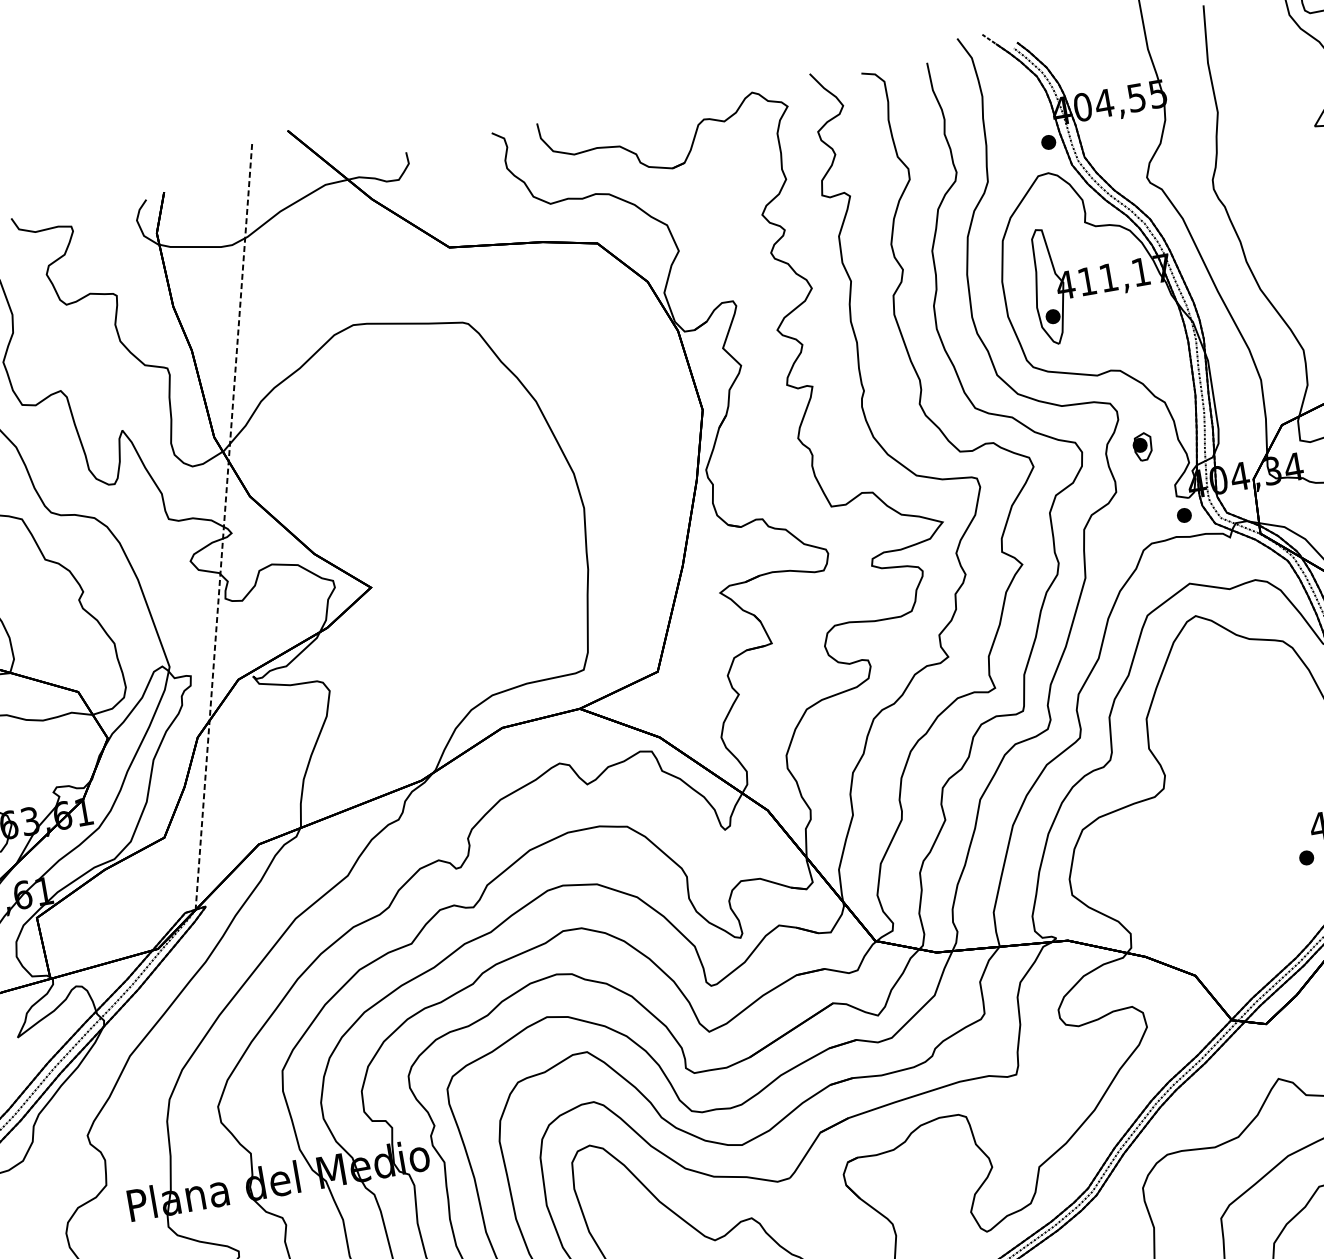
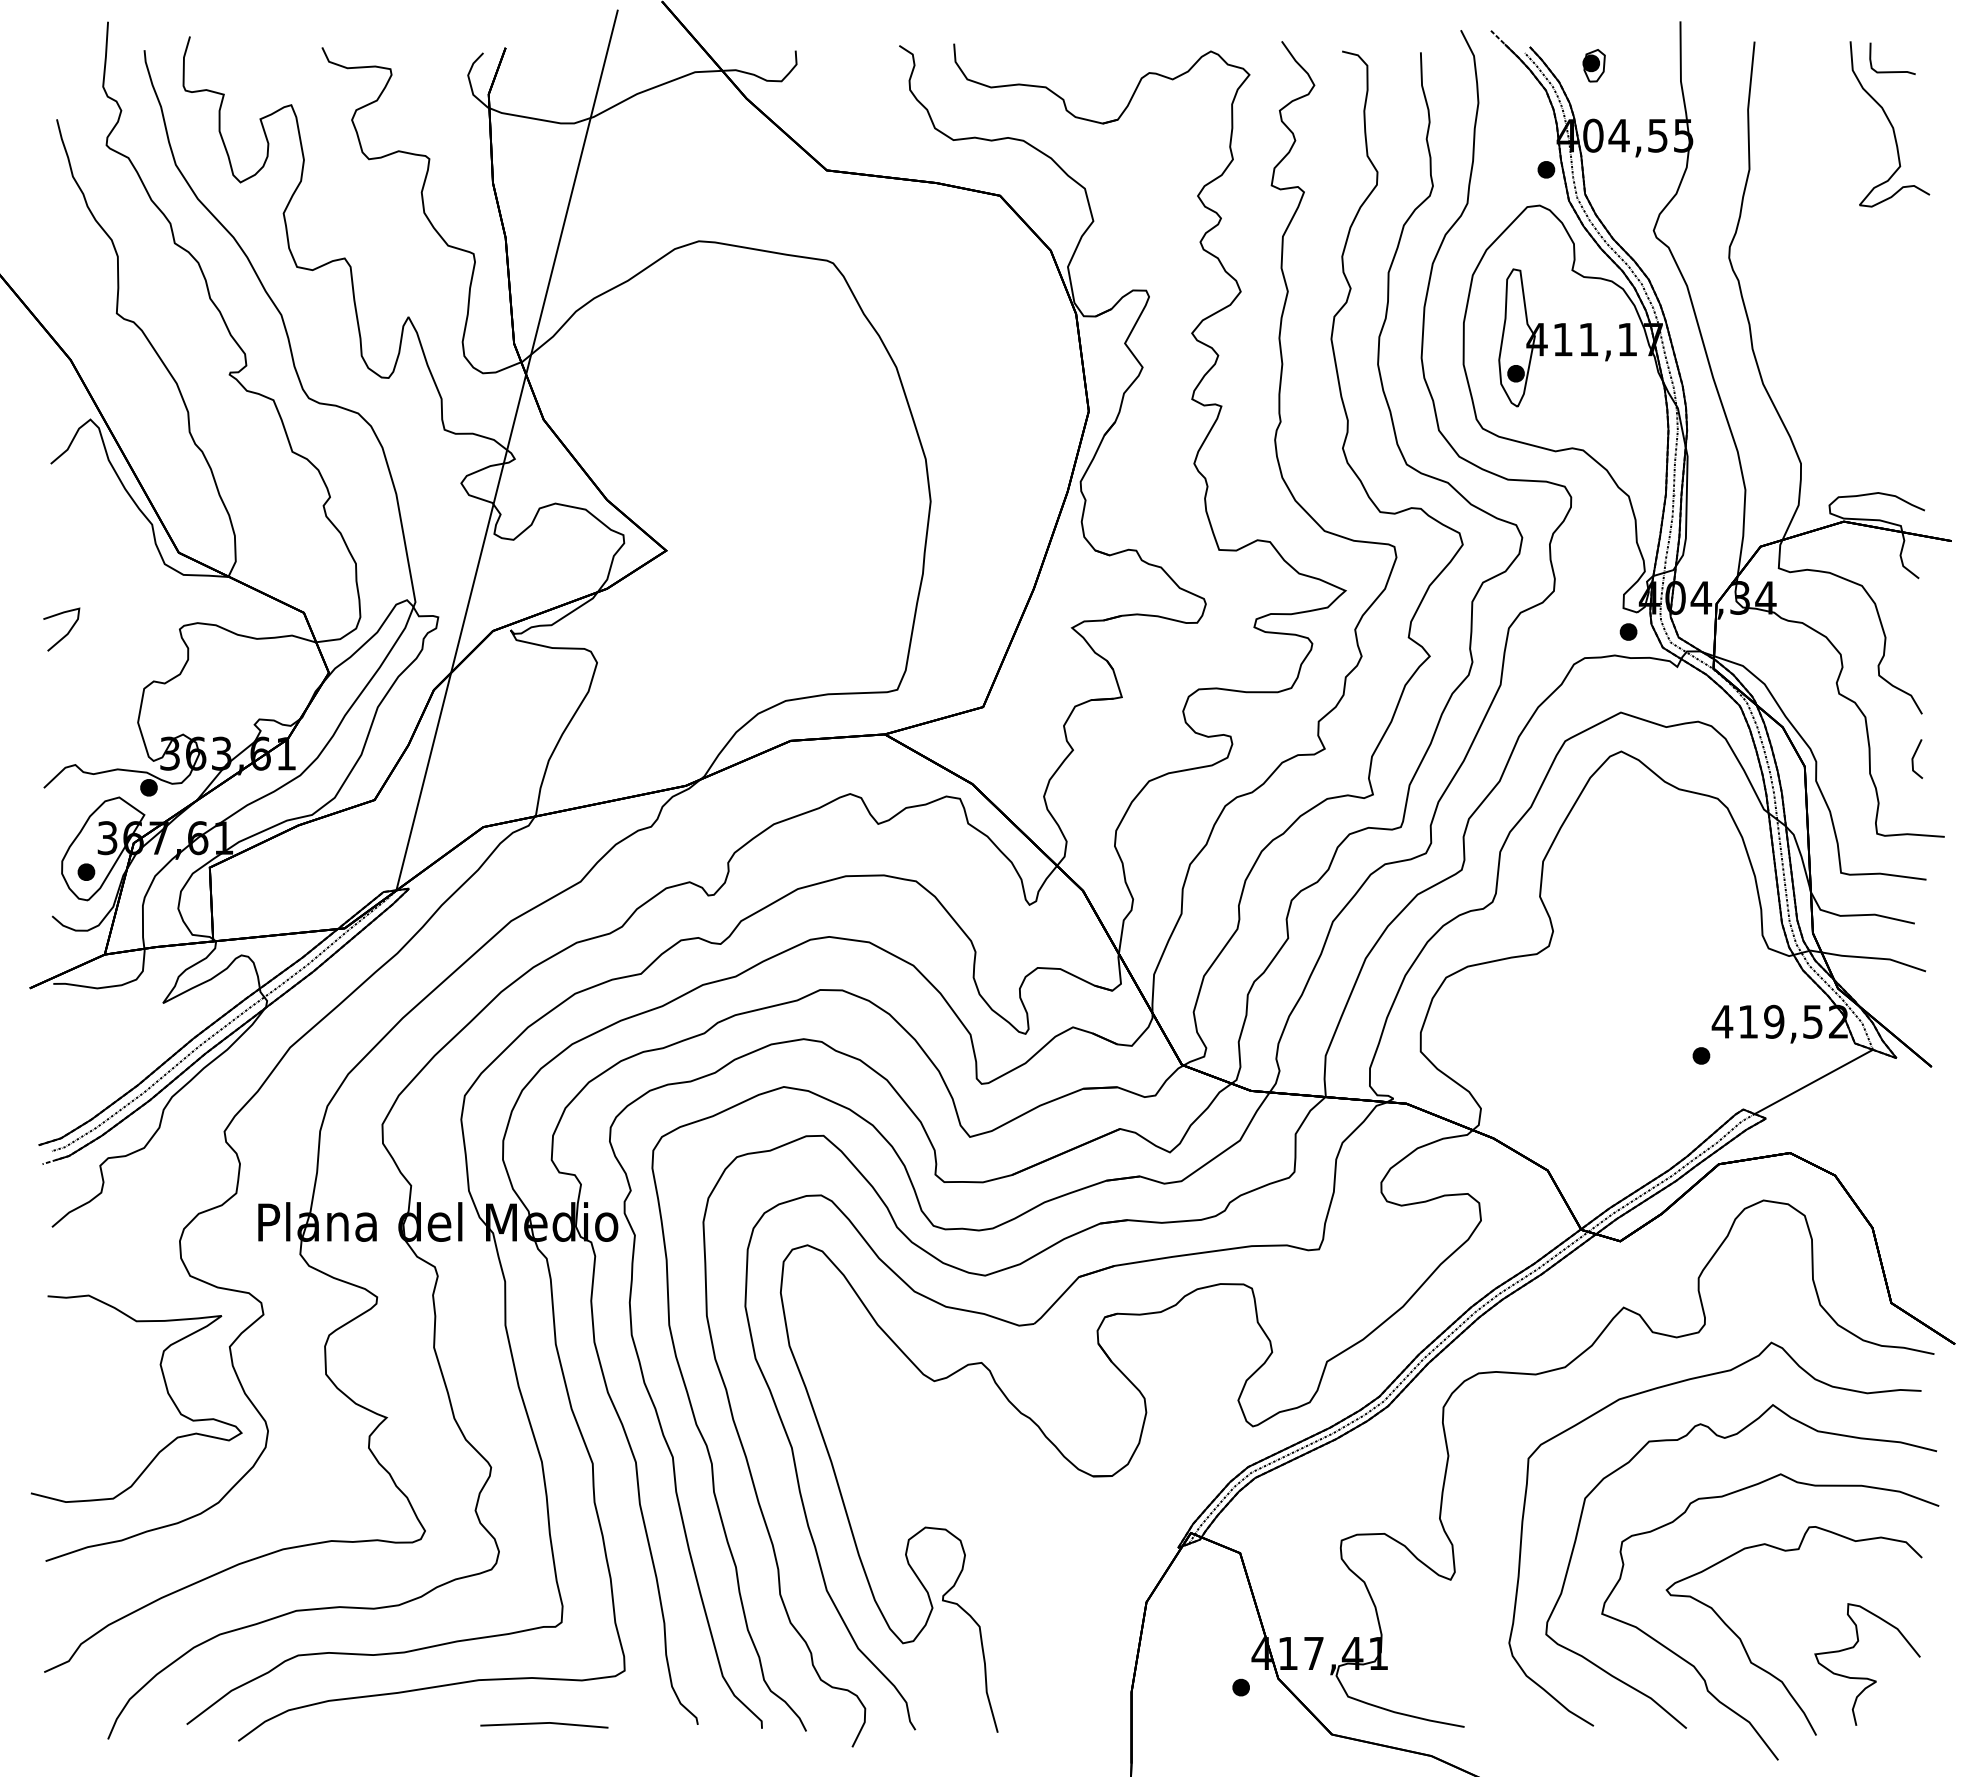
part: (1142, 446) -> (1593, 65), moved
line: (224, 527) -> (507, 450), dashed -> solid

